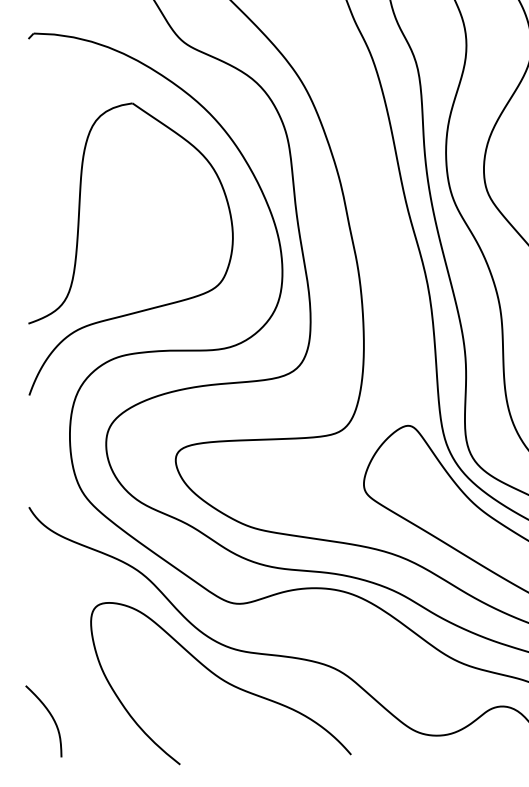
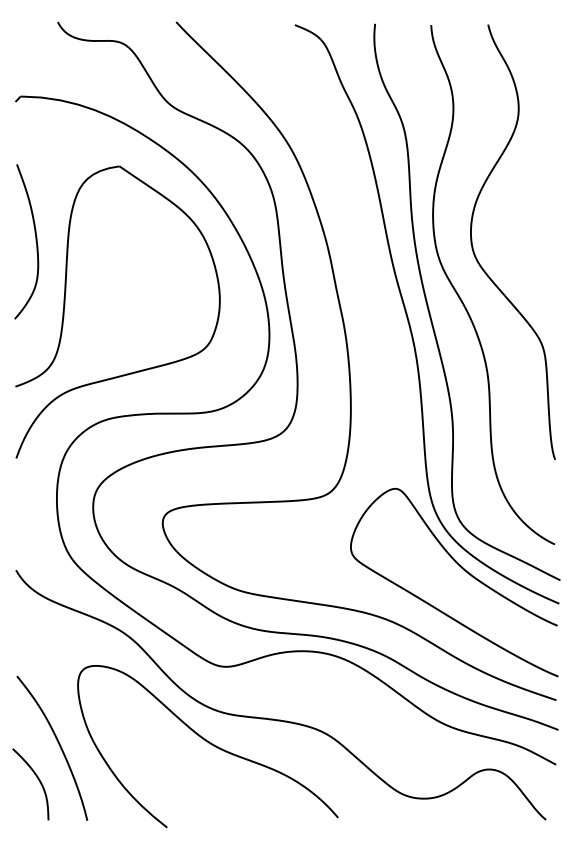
curve: (48, 178) -> (35, 241), added
curve: (71, 681) -> (58, 744), added

